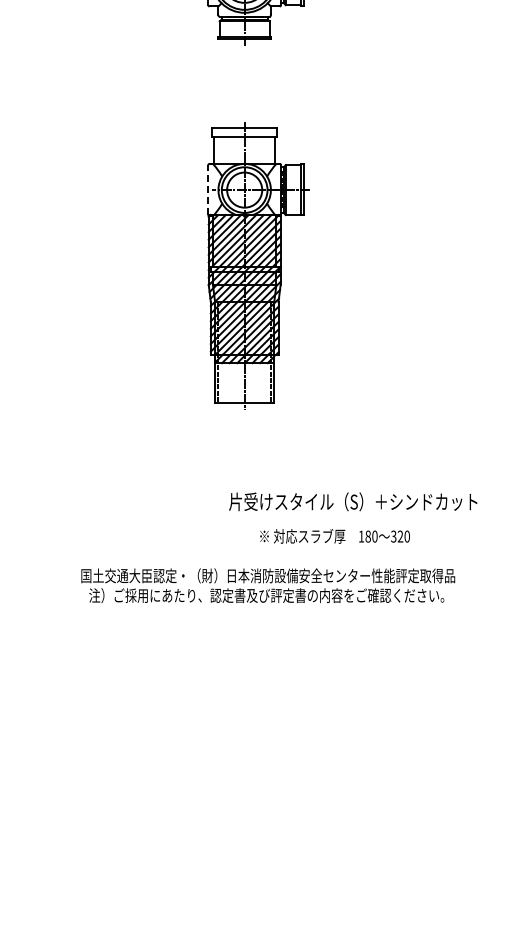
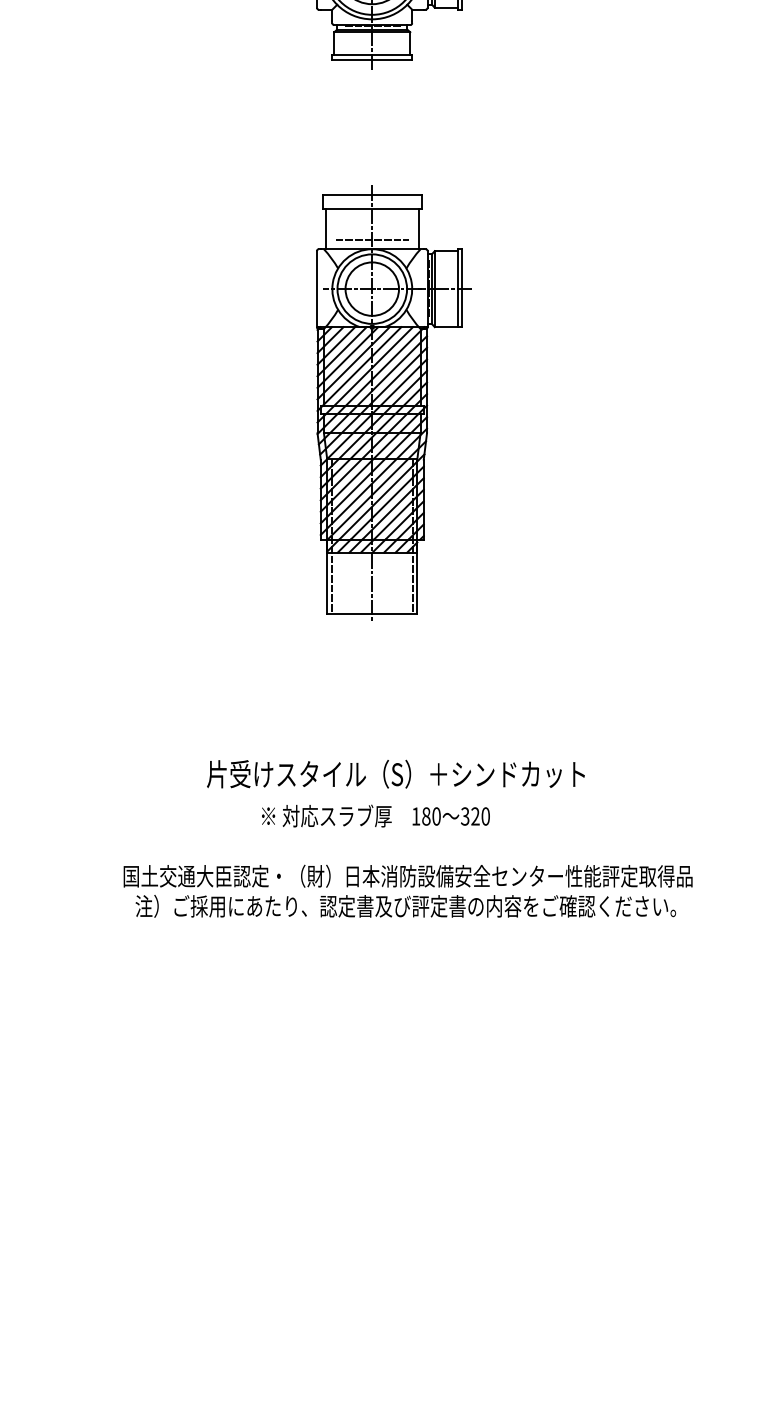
line: (244, 157) -> (371, 239), added
line: (208, 190) -> (317, 289), dashed -> solid
text: (353, 501) -> (396, 773), moved
text: (334, 536) -> (375, 816), moved

